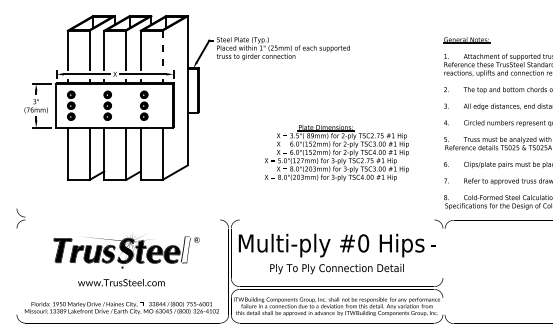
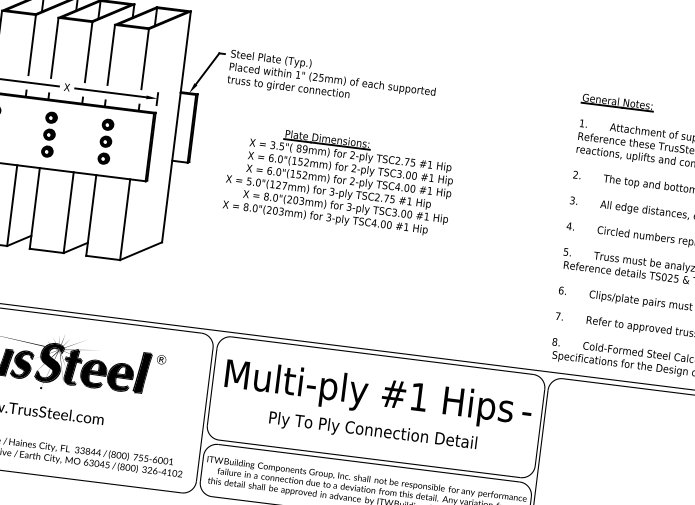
line: (162, 50) -> (144, 59), dashed -> solid
part: (336, 153) -> (338, 181), moved
text: (363, 243) -> (418, 397), #0 -> #1
fill: (185, 249) -> (142, 372), added

